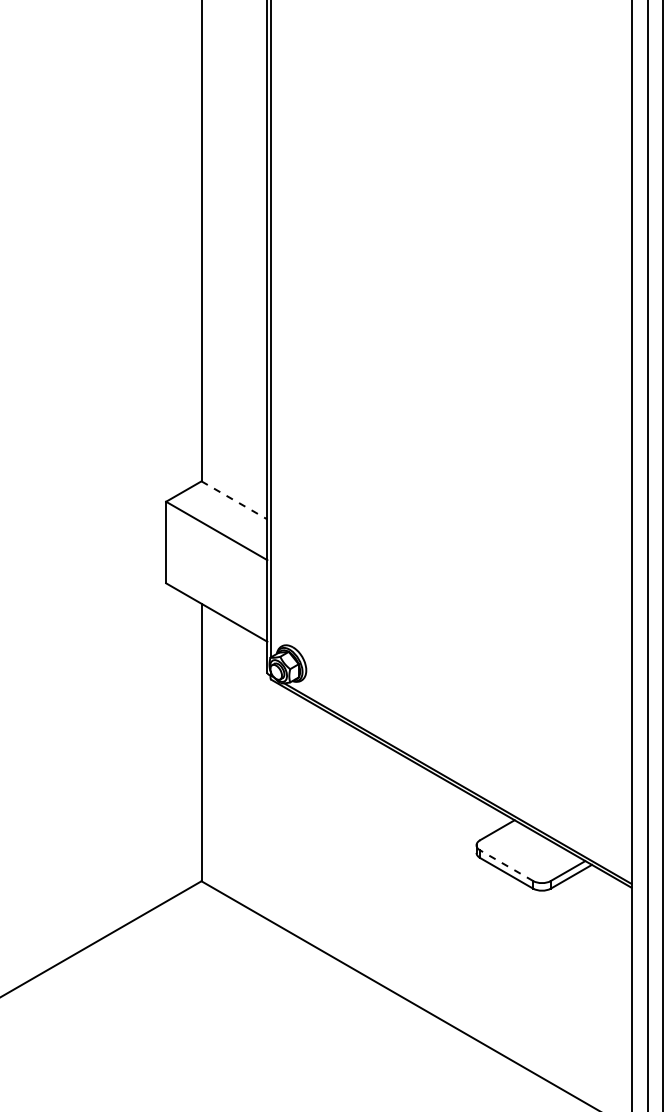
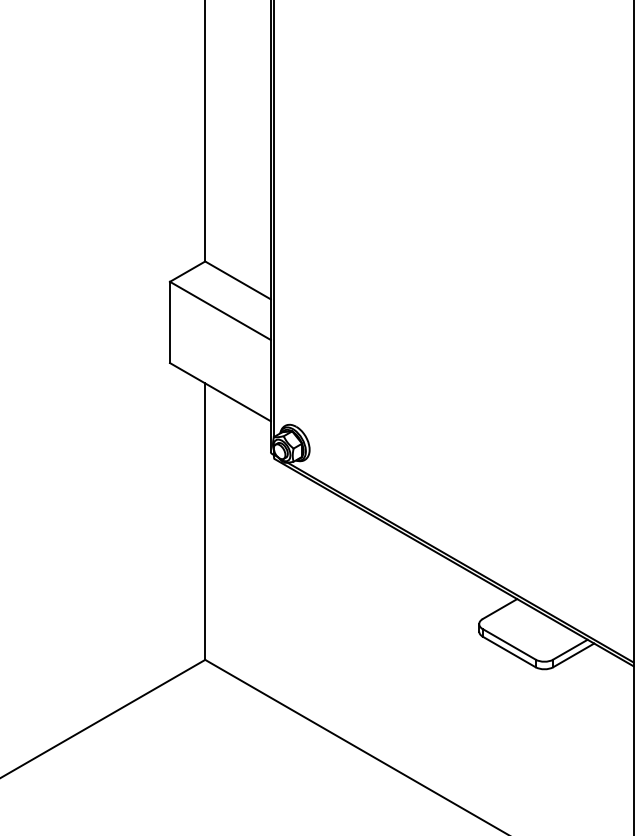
line: (234, 500) -> (238, 280), dashed -> solid
line: (506, 865) -> (509, 644), dashed -> solid

